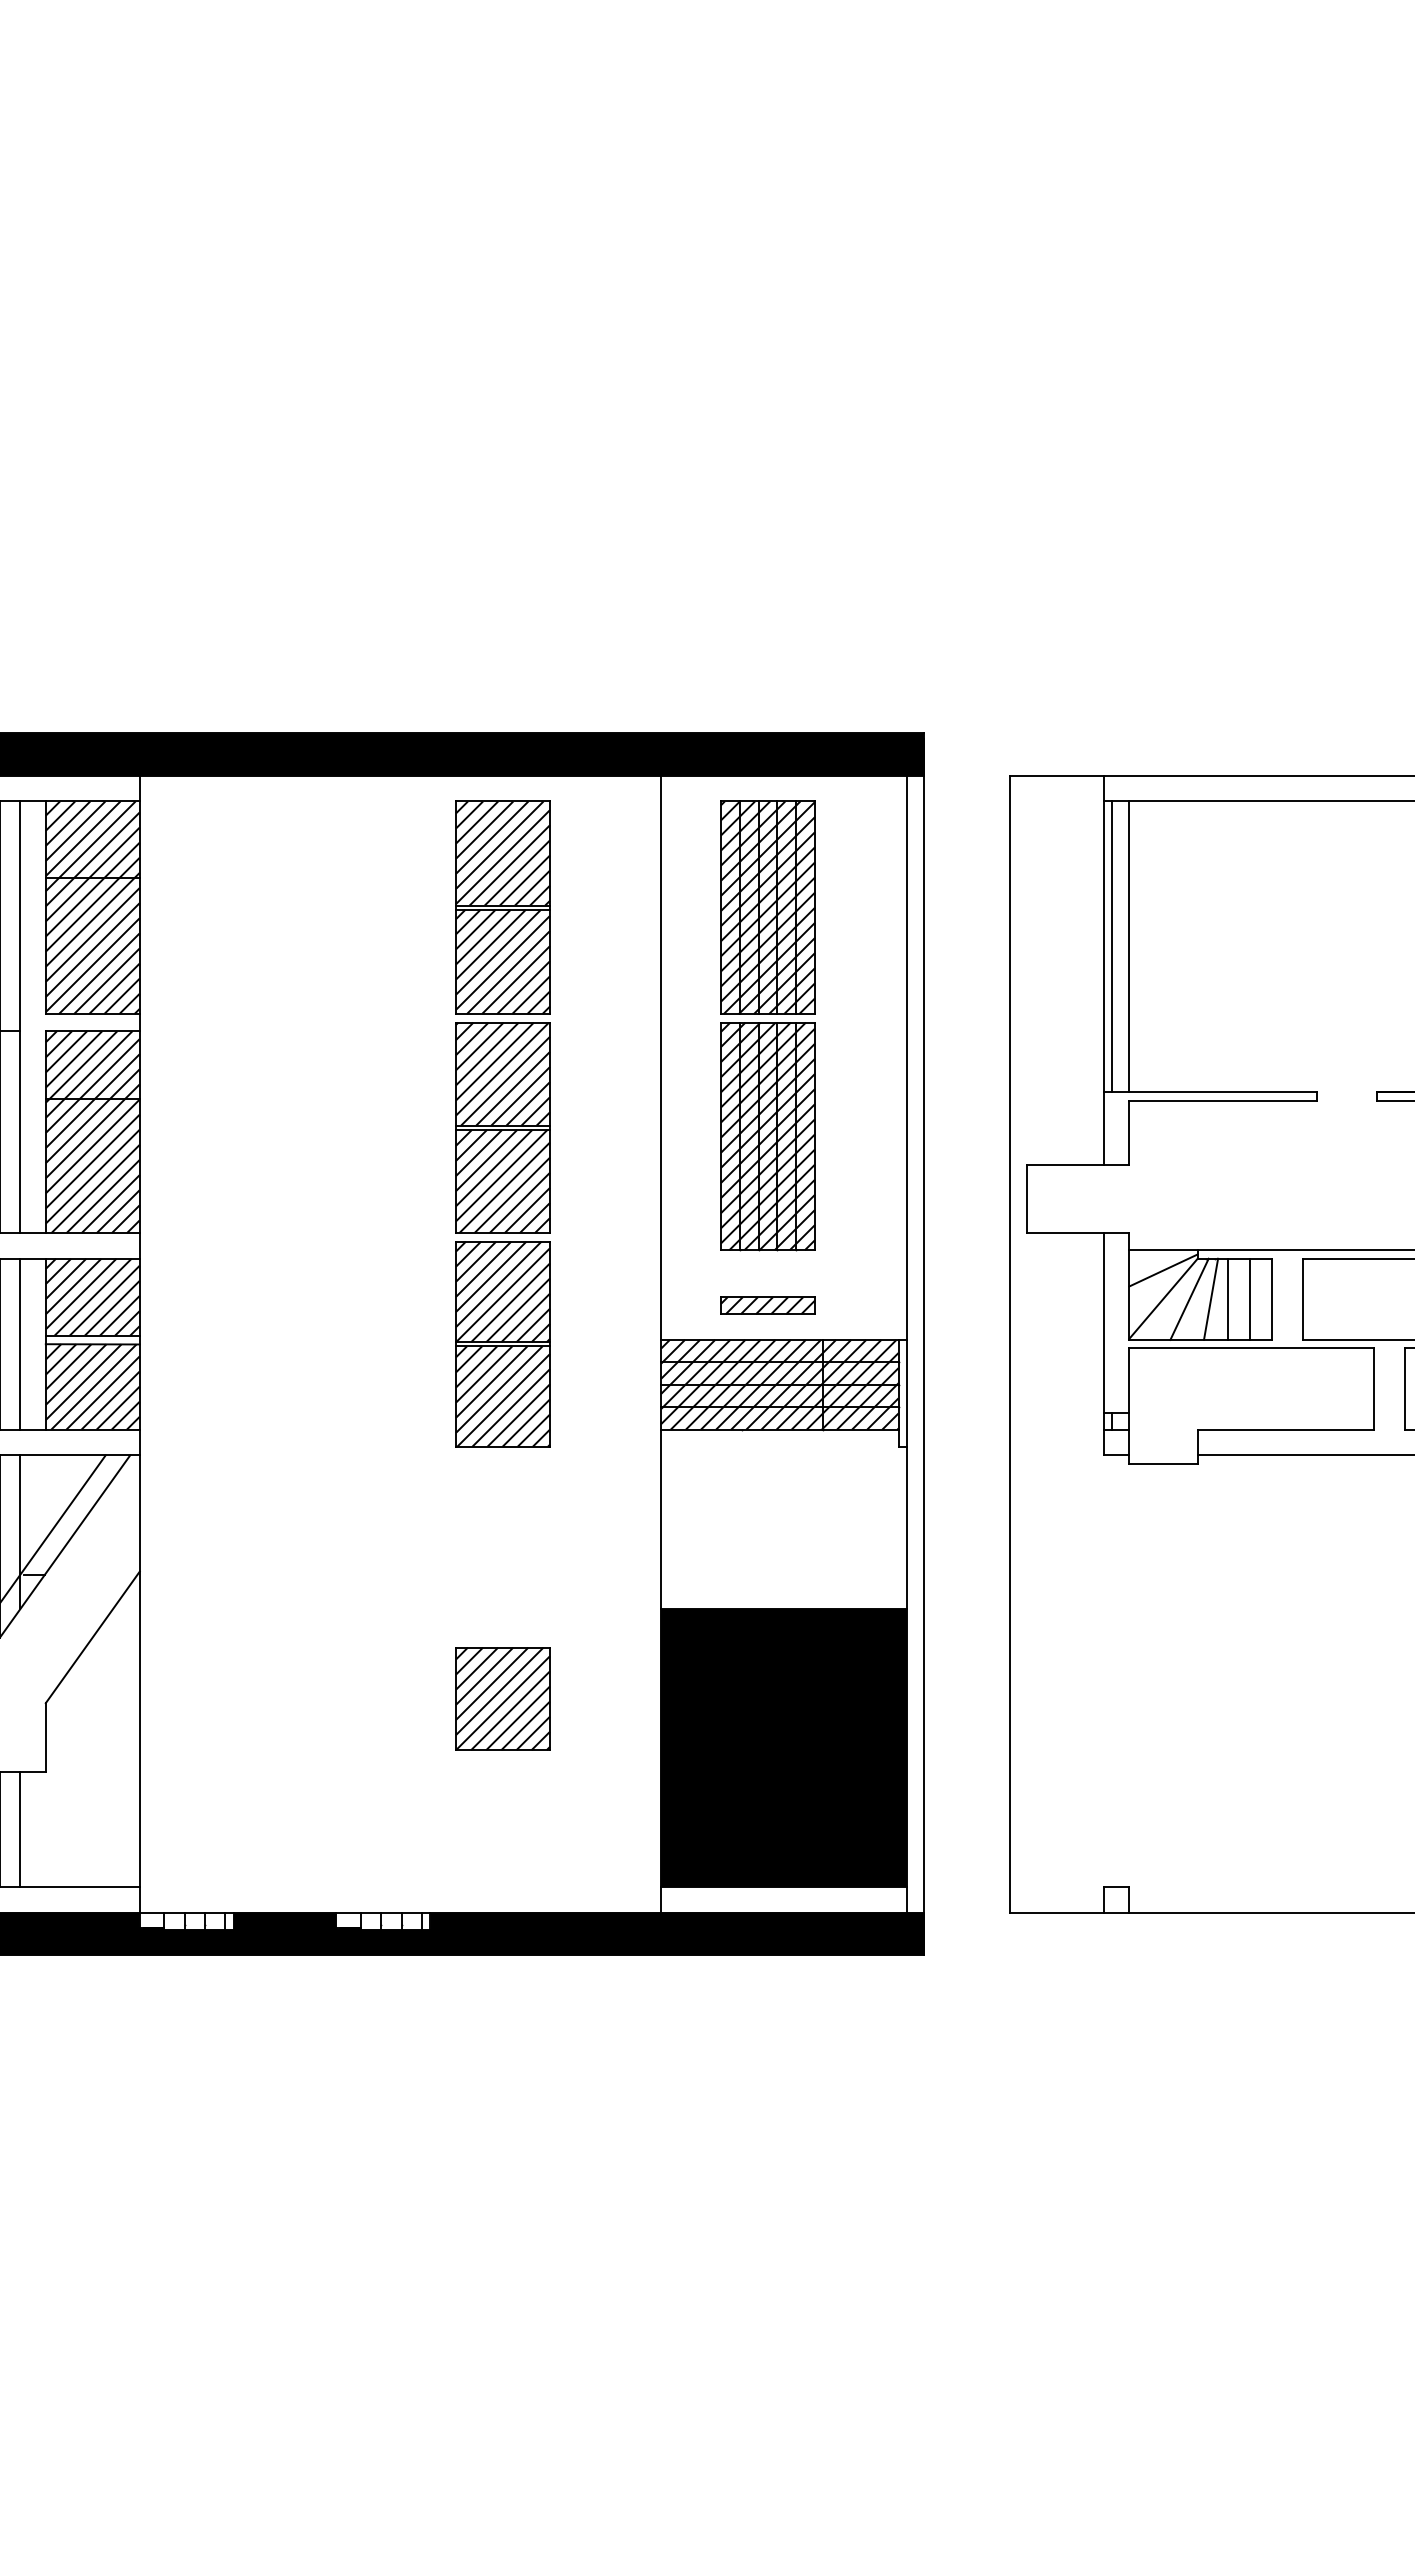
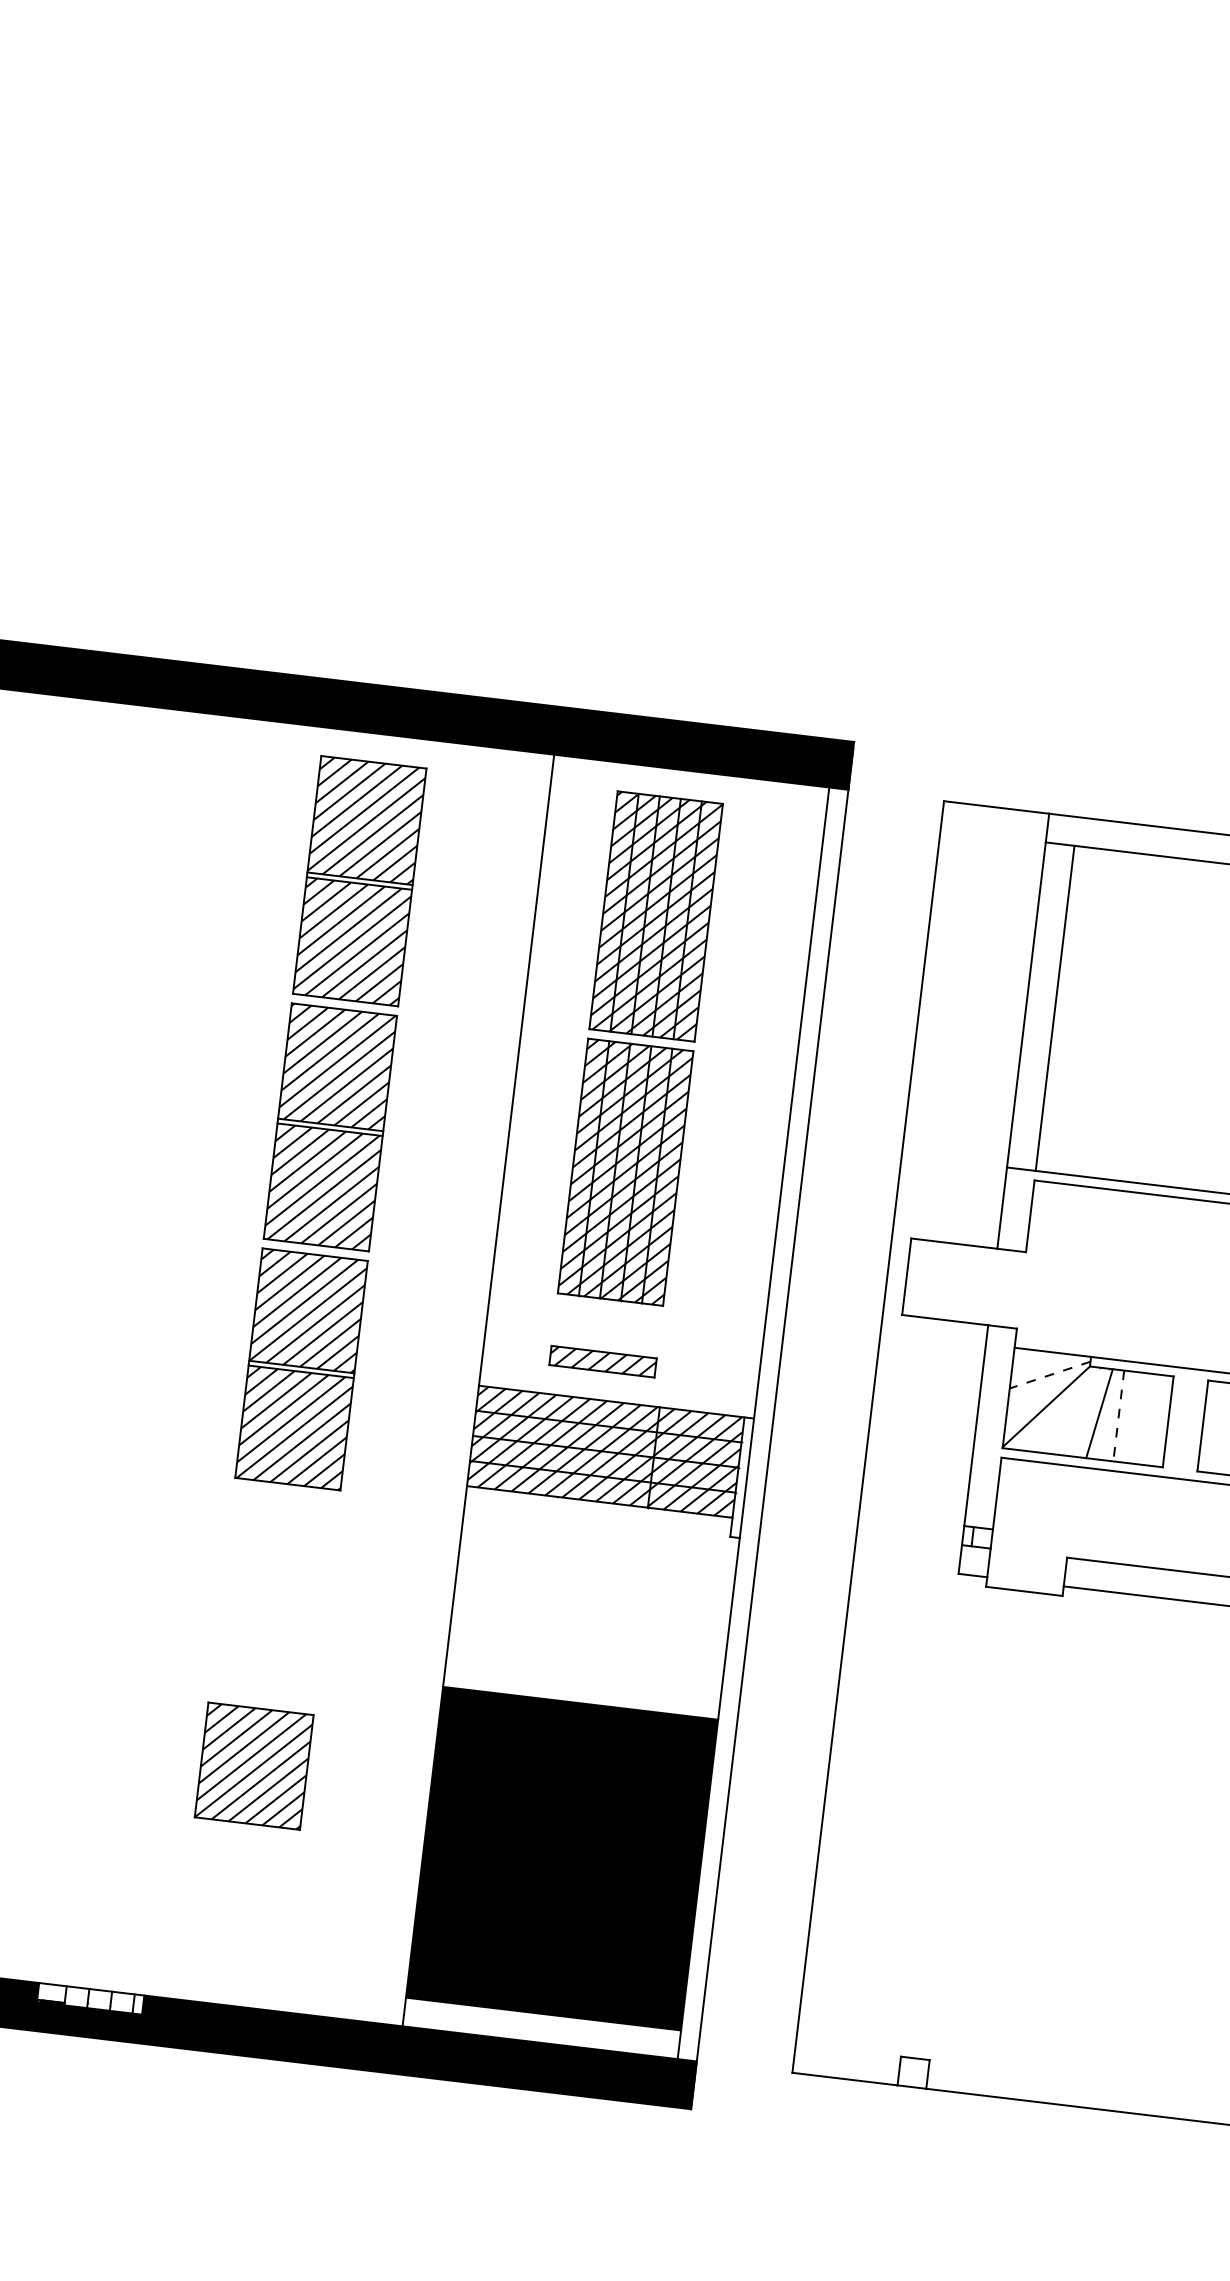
line: (1112, 946) -> (1036, 1005), removed
line: (1163, 1270) -> (1050, 1375), solid -> dashed
line: (1189, 1298) -> (1075, 1409), removed
line: (1250, 1298) -> (1143, 1417), removed
line: (1228, 1299) -> (1119, 1416), solid -> dashed

